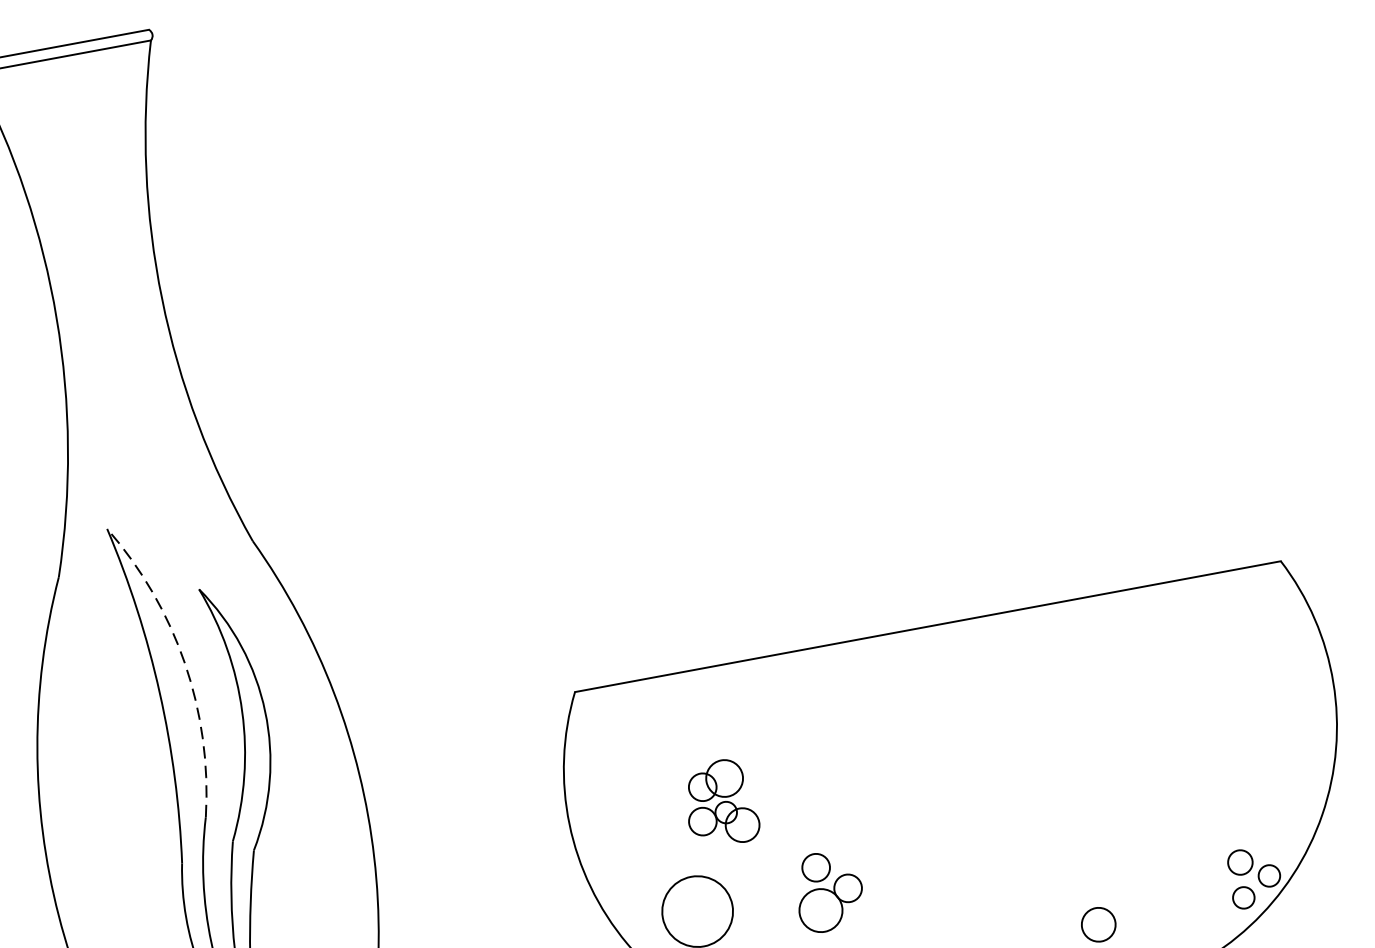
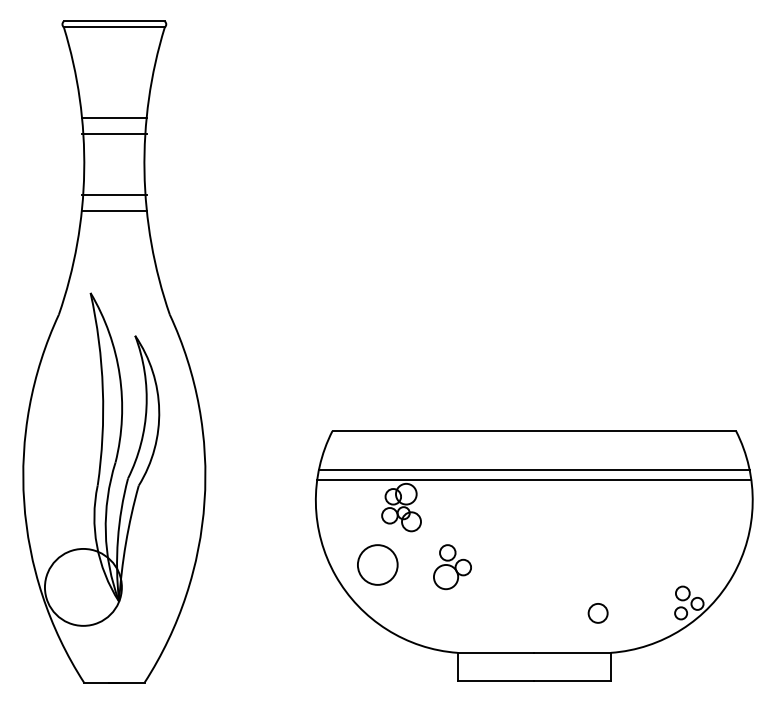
line: (92, 216) -> (114, 118), added
line: (97, 244) -> (114, 134), added
line: (117, 348) -> (114, 194), added
line: (120, 377) -> (113, 210), added
arc: (184, 663) -> (119, 375), dashed -> solid
line: (939, 695) -> (533, 470), added
line: (944, 711) -> (534, 479), added

